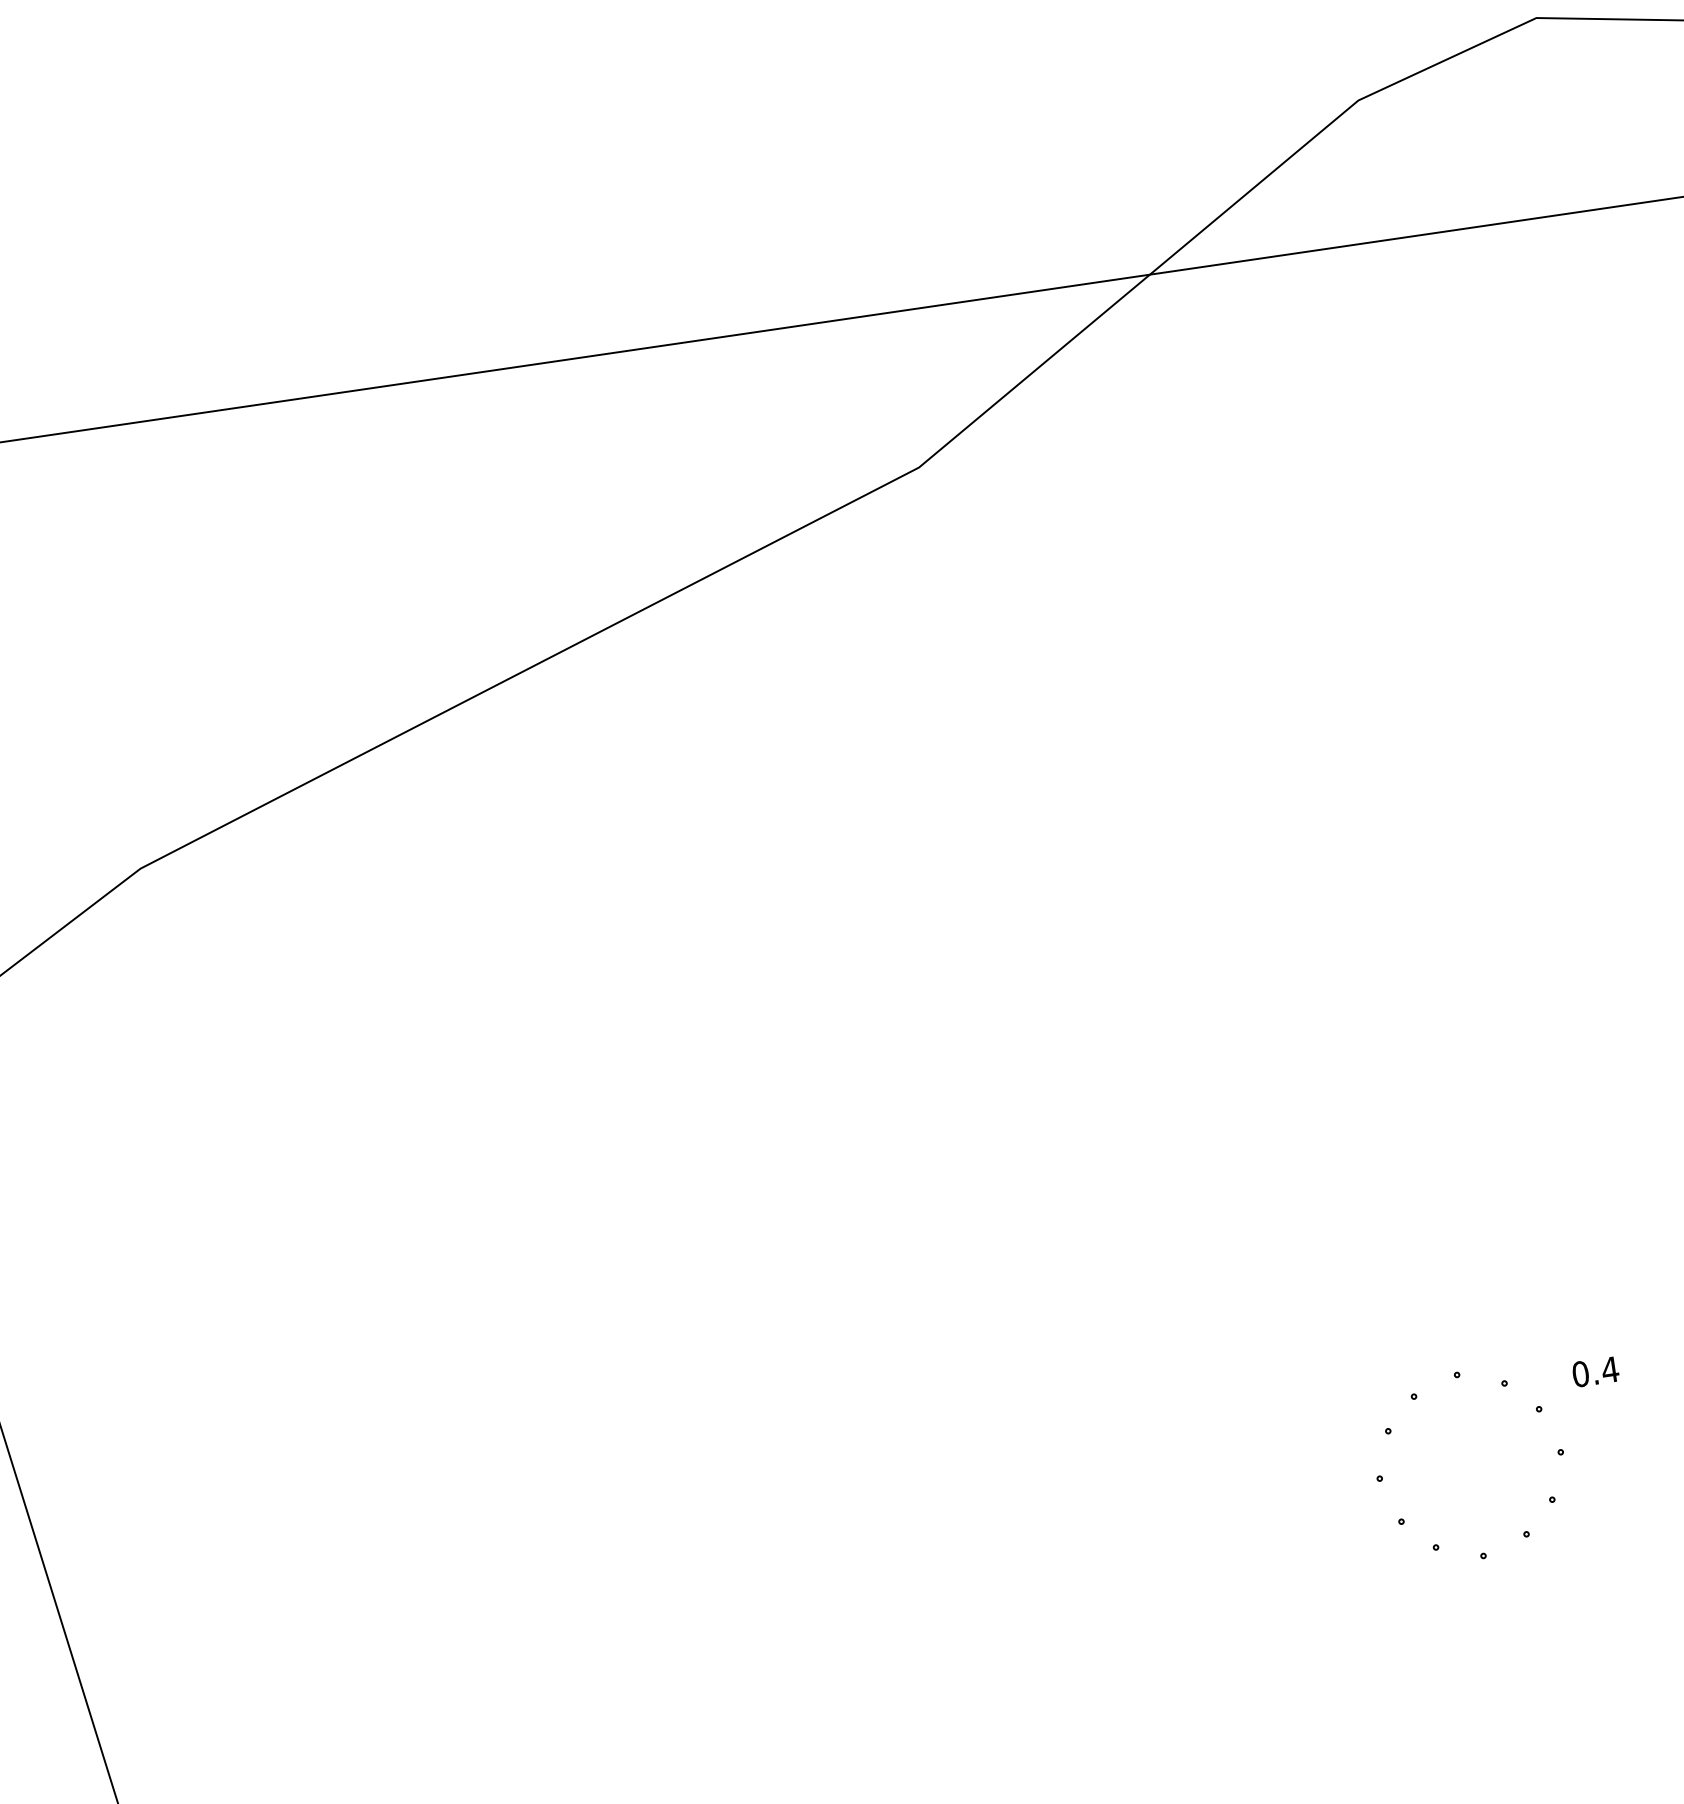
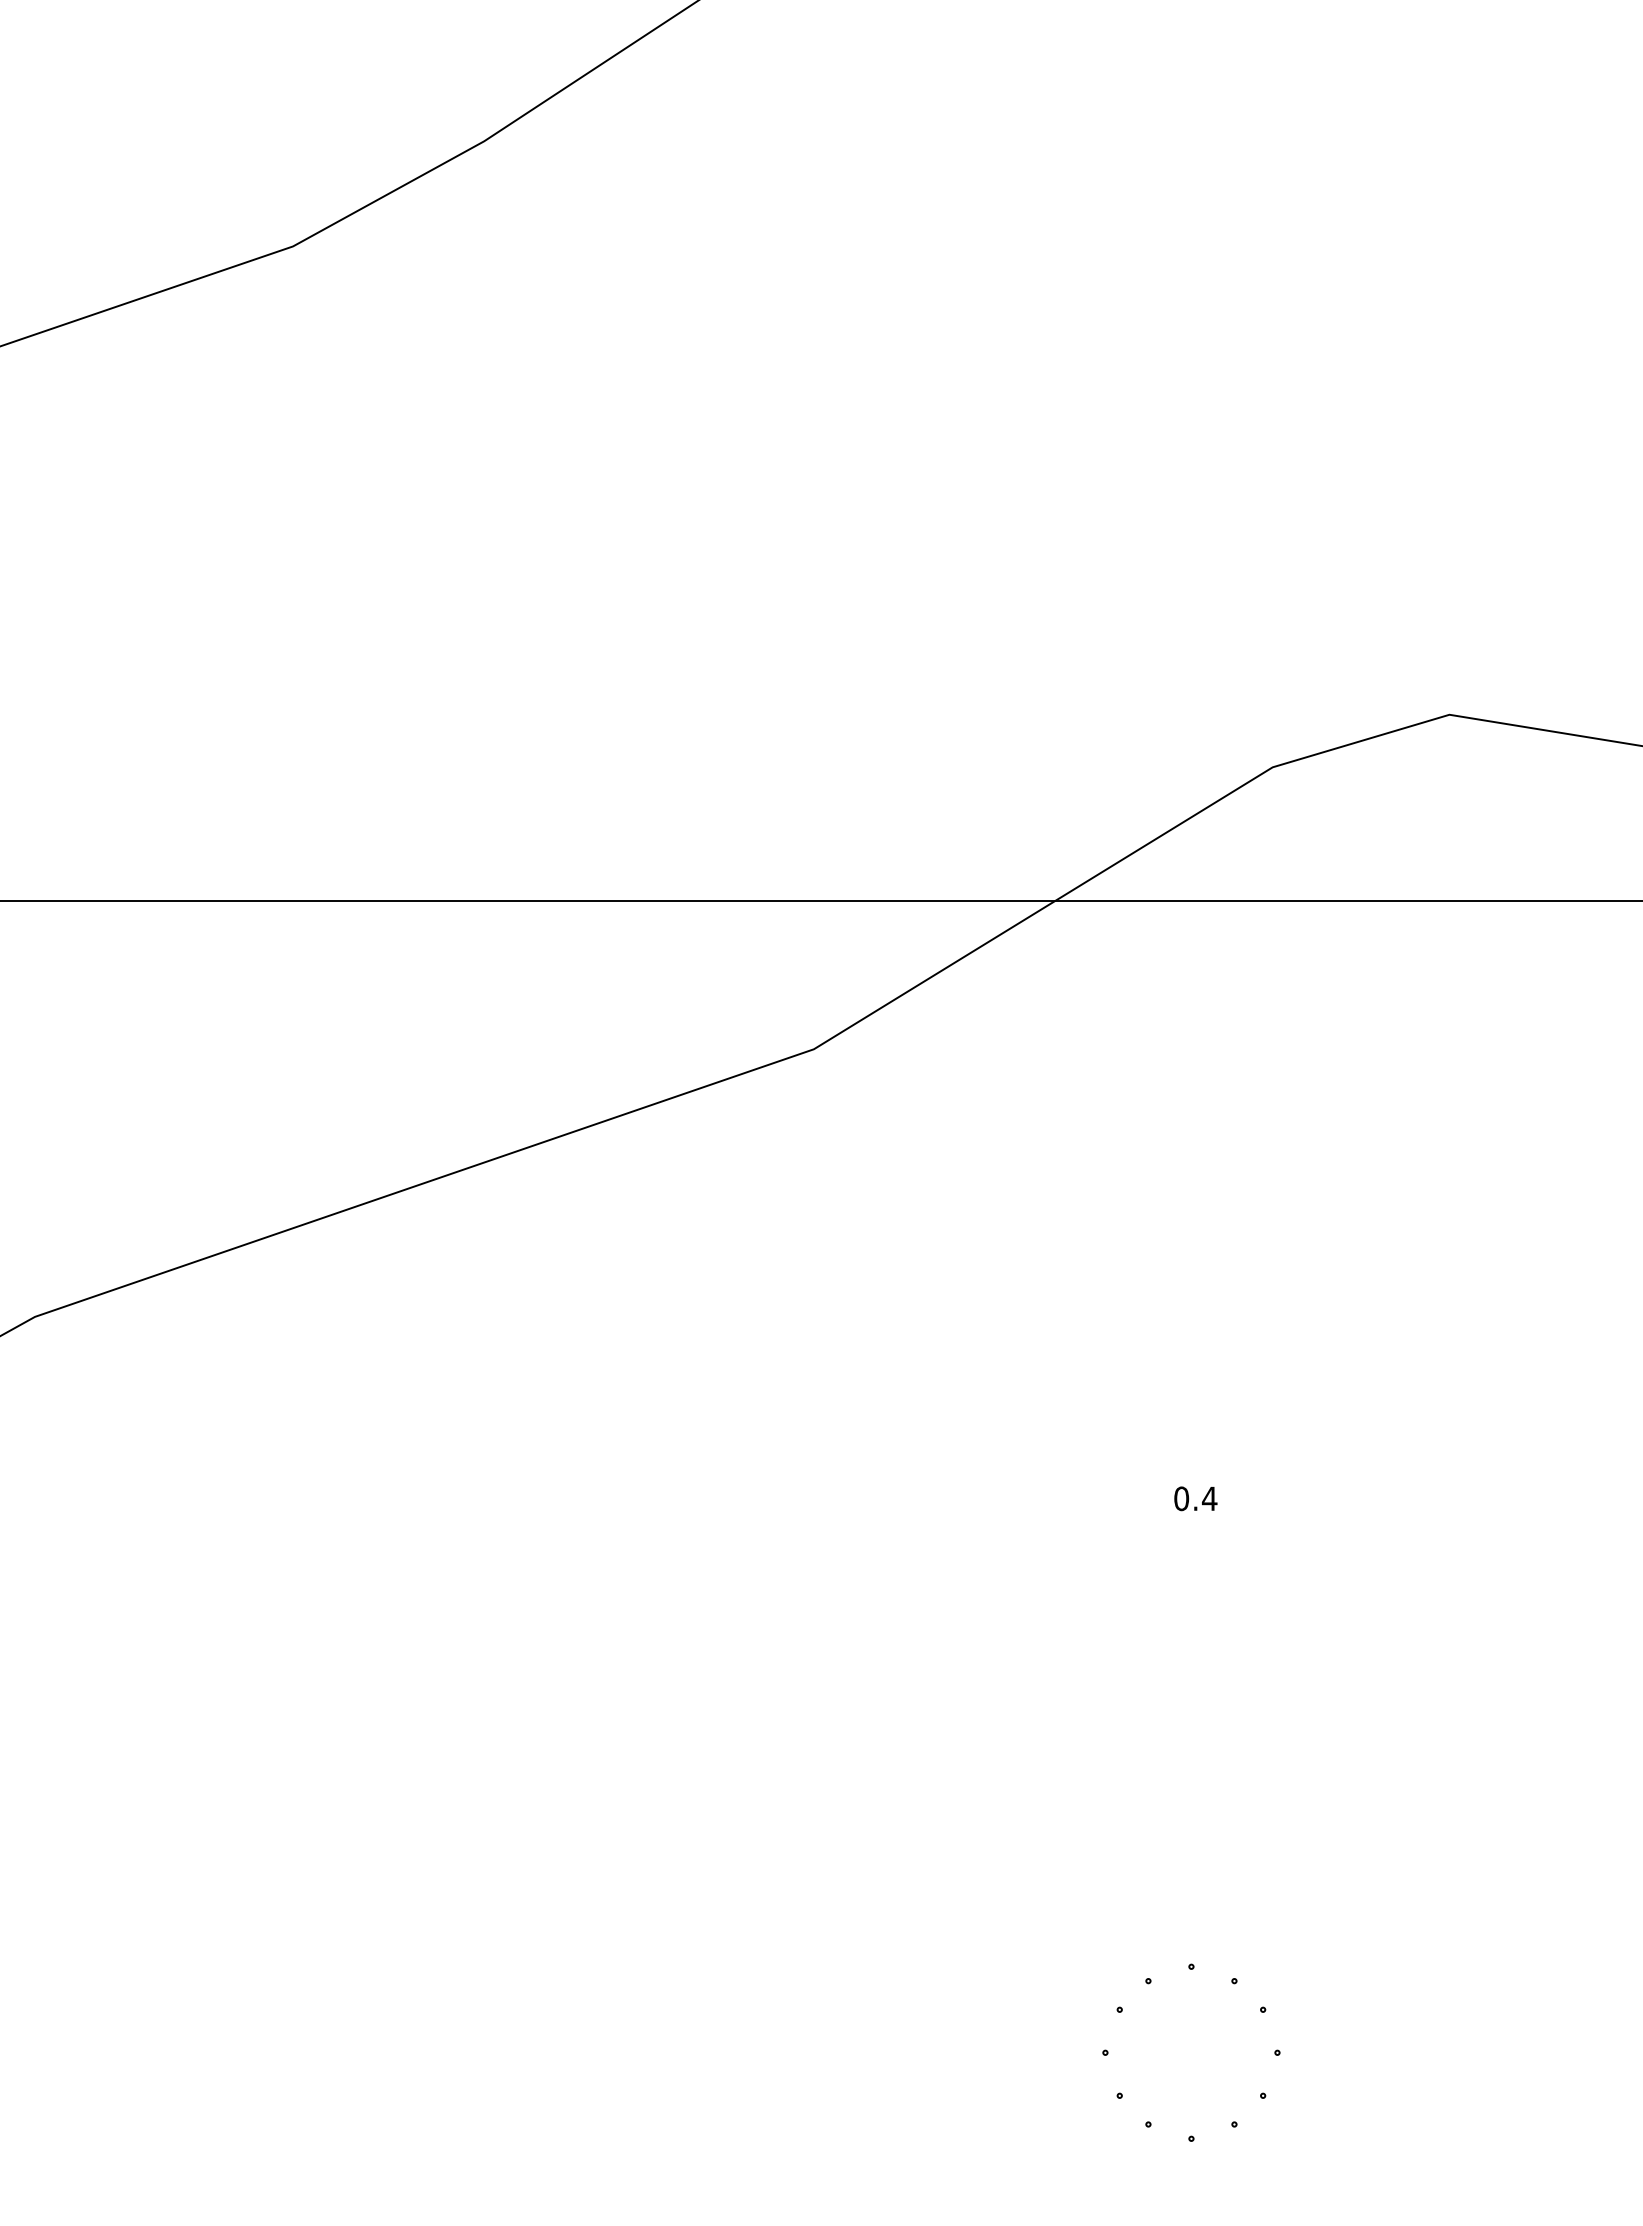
text: (1595, 1371) -> (1195, 1498), moved

